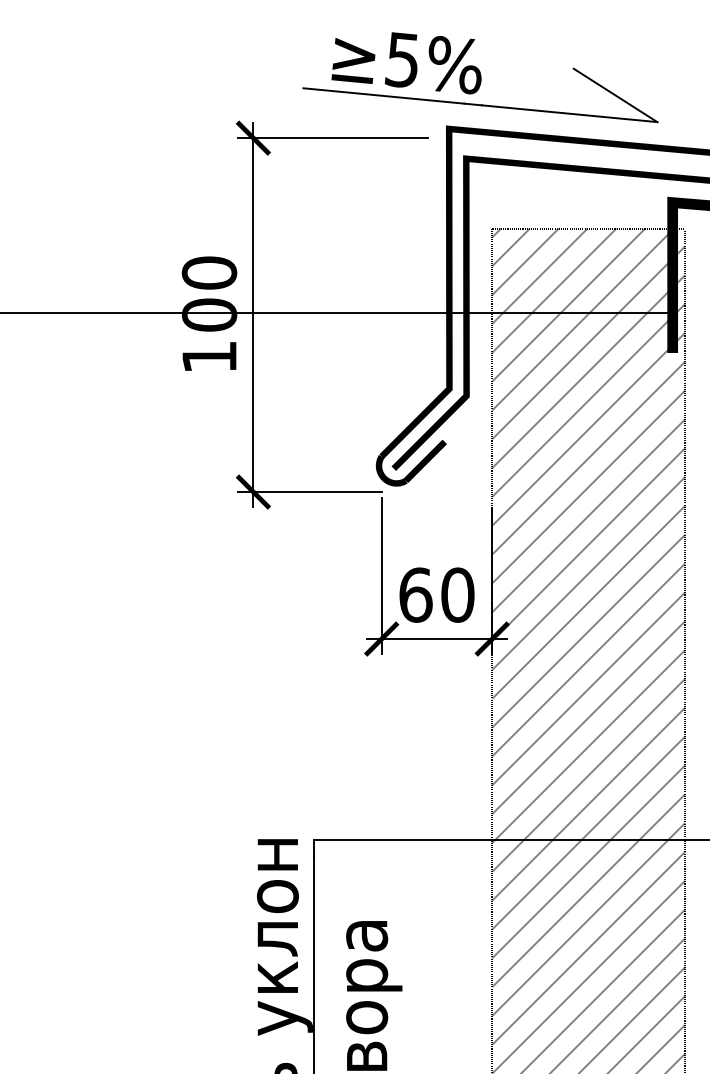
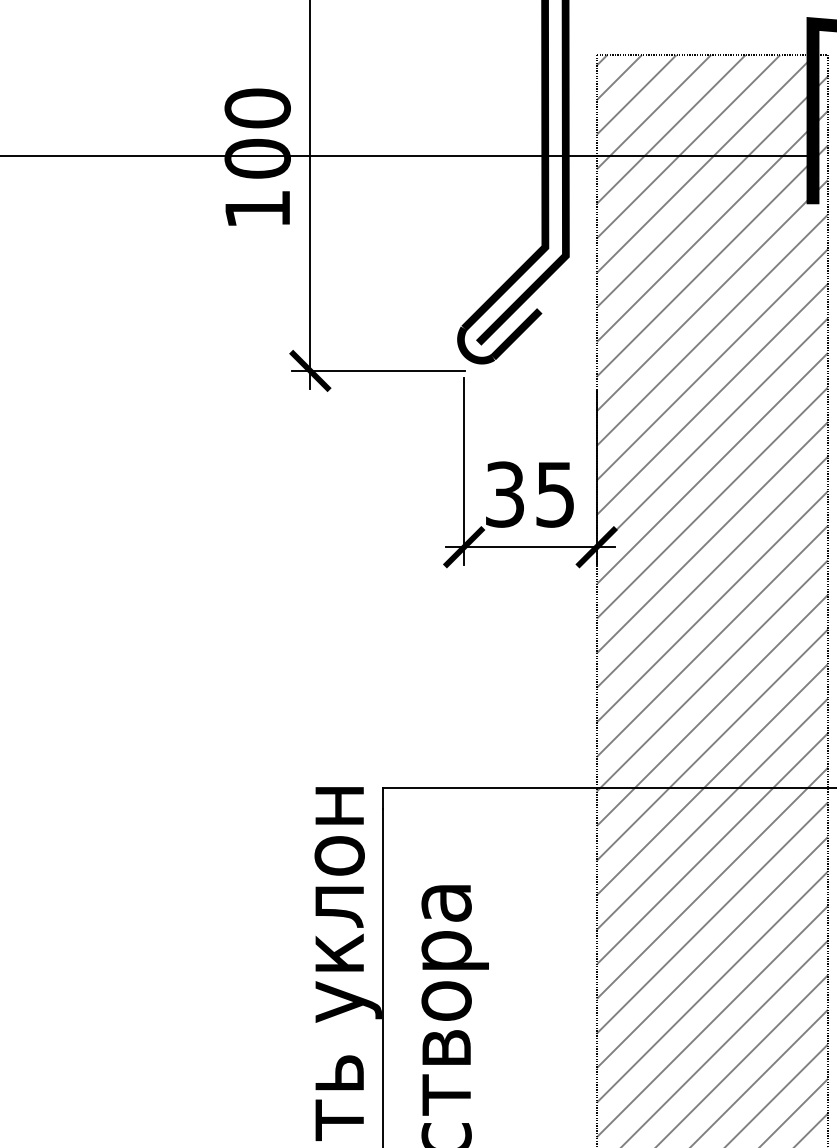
text: (436, 594) -> (529, 493), 60 -> 35

